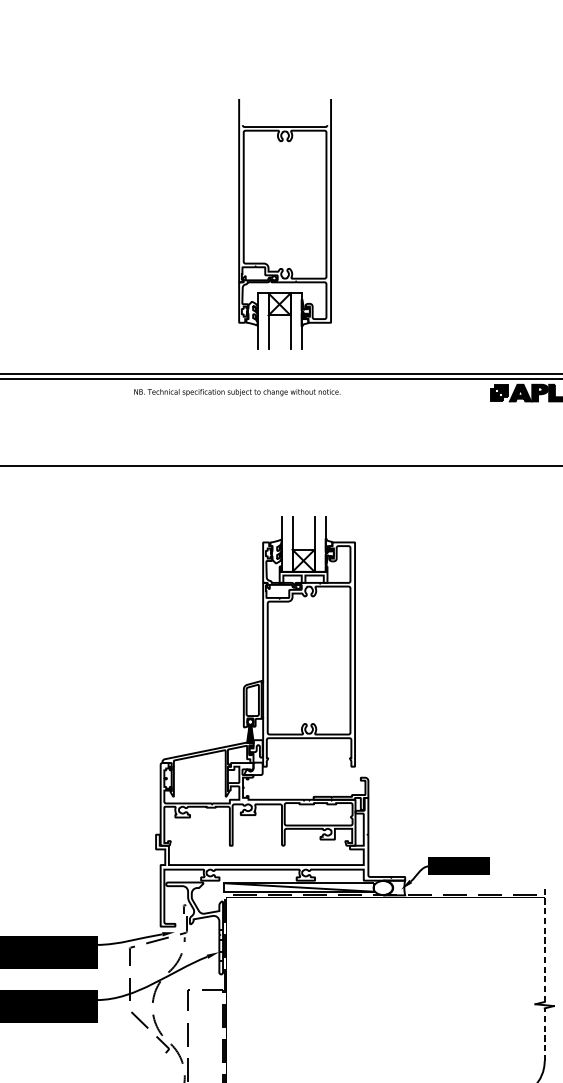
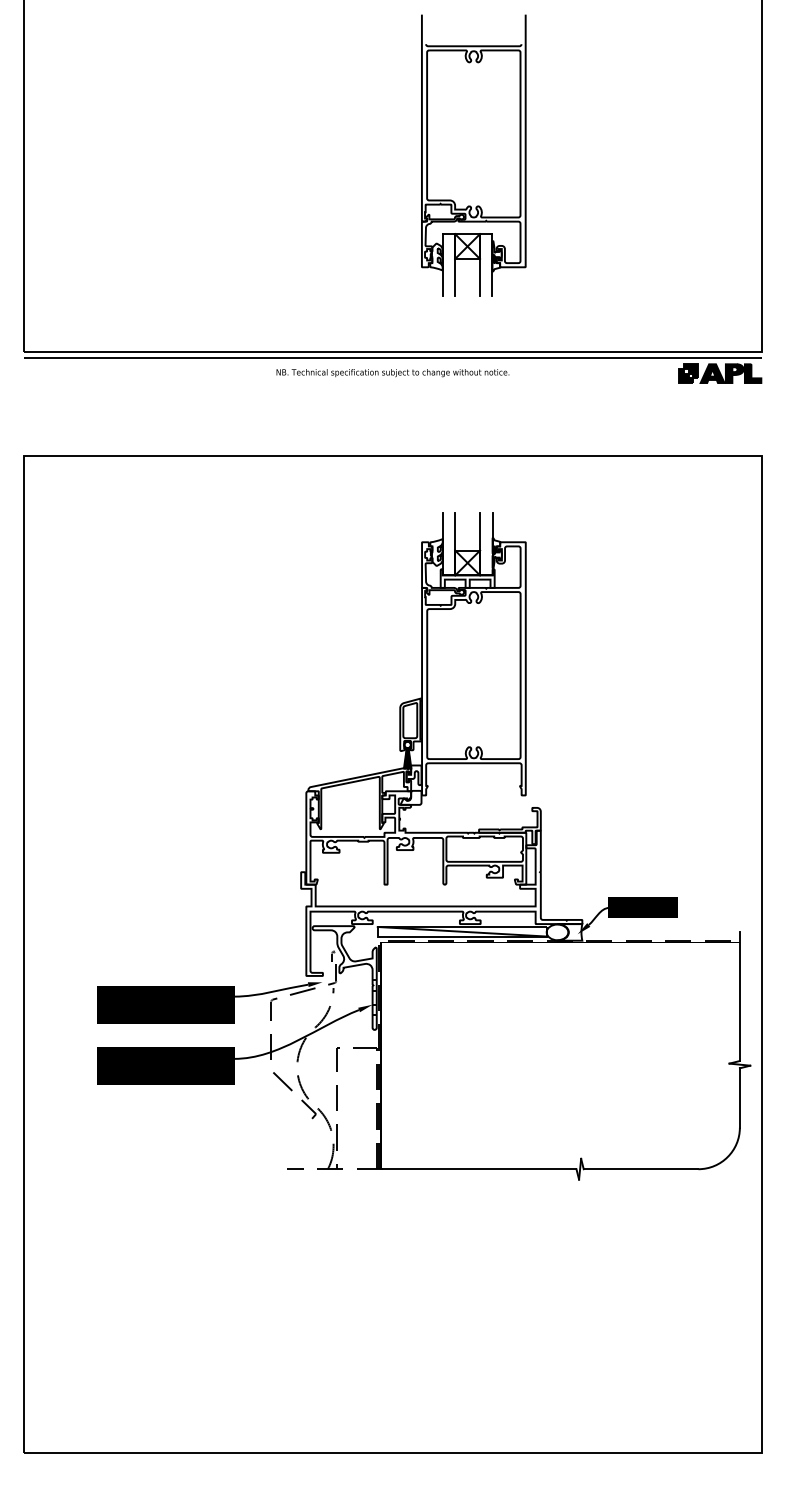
part: (284, 223) -> (473, 155), moved
line: (544, 944) -> (739, 996), dashed -> solid
line: (544, 1035) -> (739, 1098), dashed -> solid

